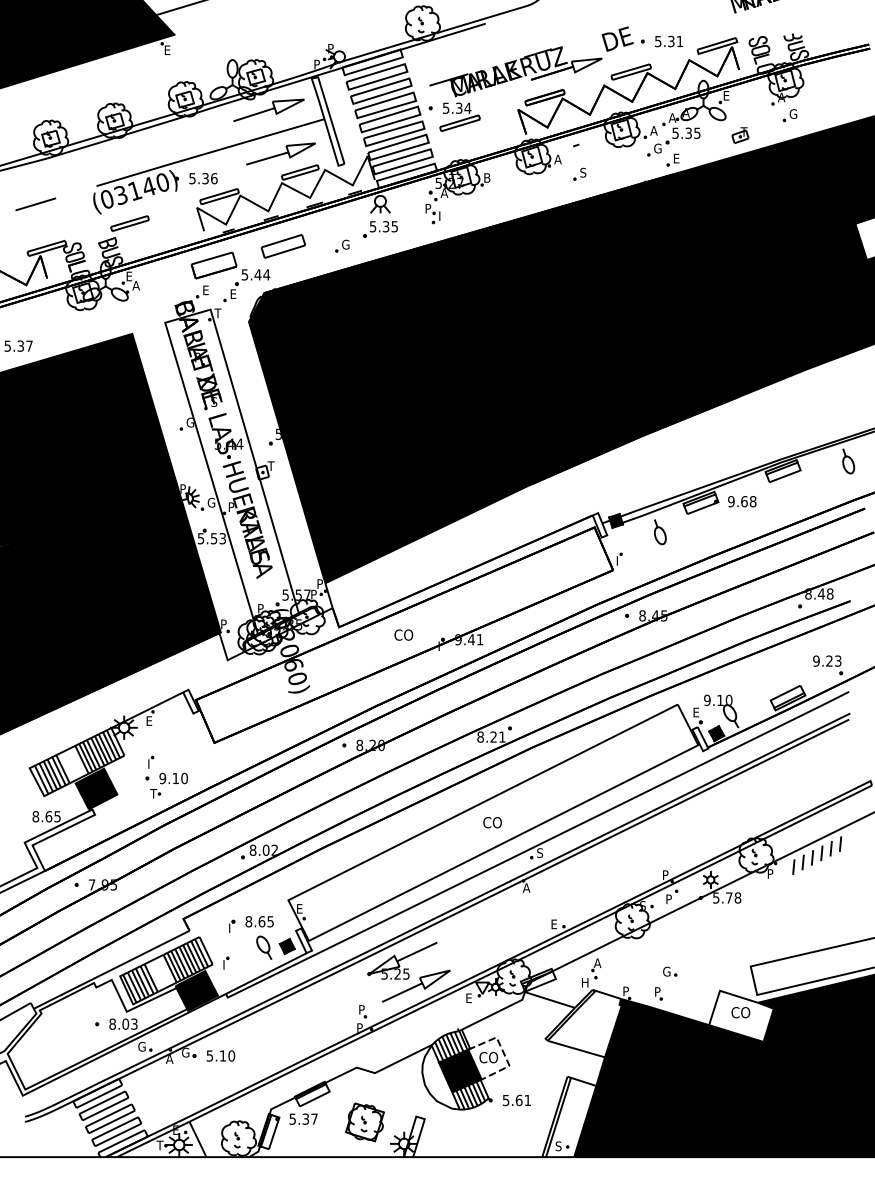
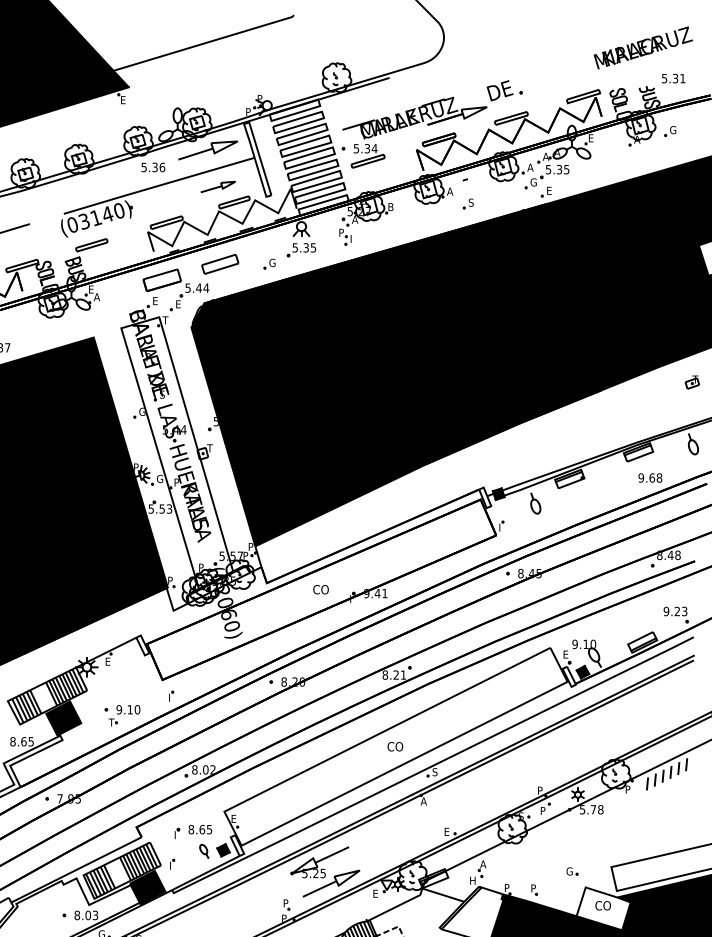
text: (669, 41) -> (674, 78), moved
part: (789, 115) -> (669, 131), moved
part: (740, 135) -> (692, 382), moved
part: (280, 153) -> (217, 186), size x0.6
text: (203, 178) -> (153, 167), moved
text: (742, 501) -> (650, 477), moved
part: (151, 761) -> (171, 695), moved
part: (264, 947) -> (204, 851), size x0.7
part: (670, 971) -> (572, 871), moved

